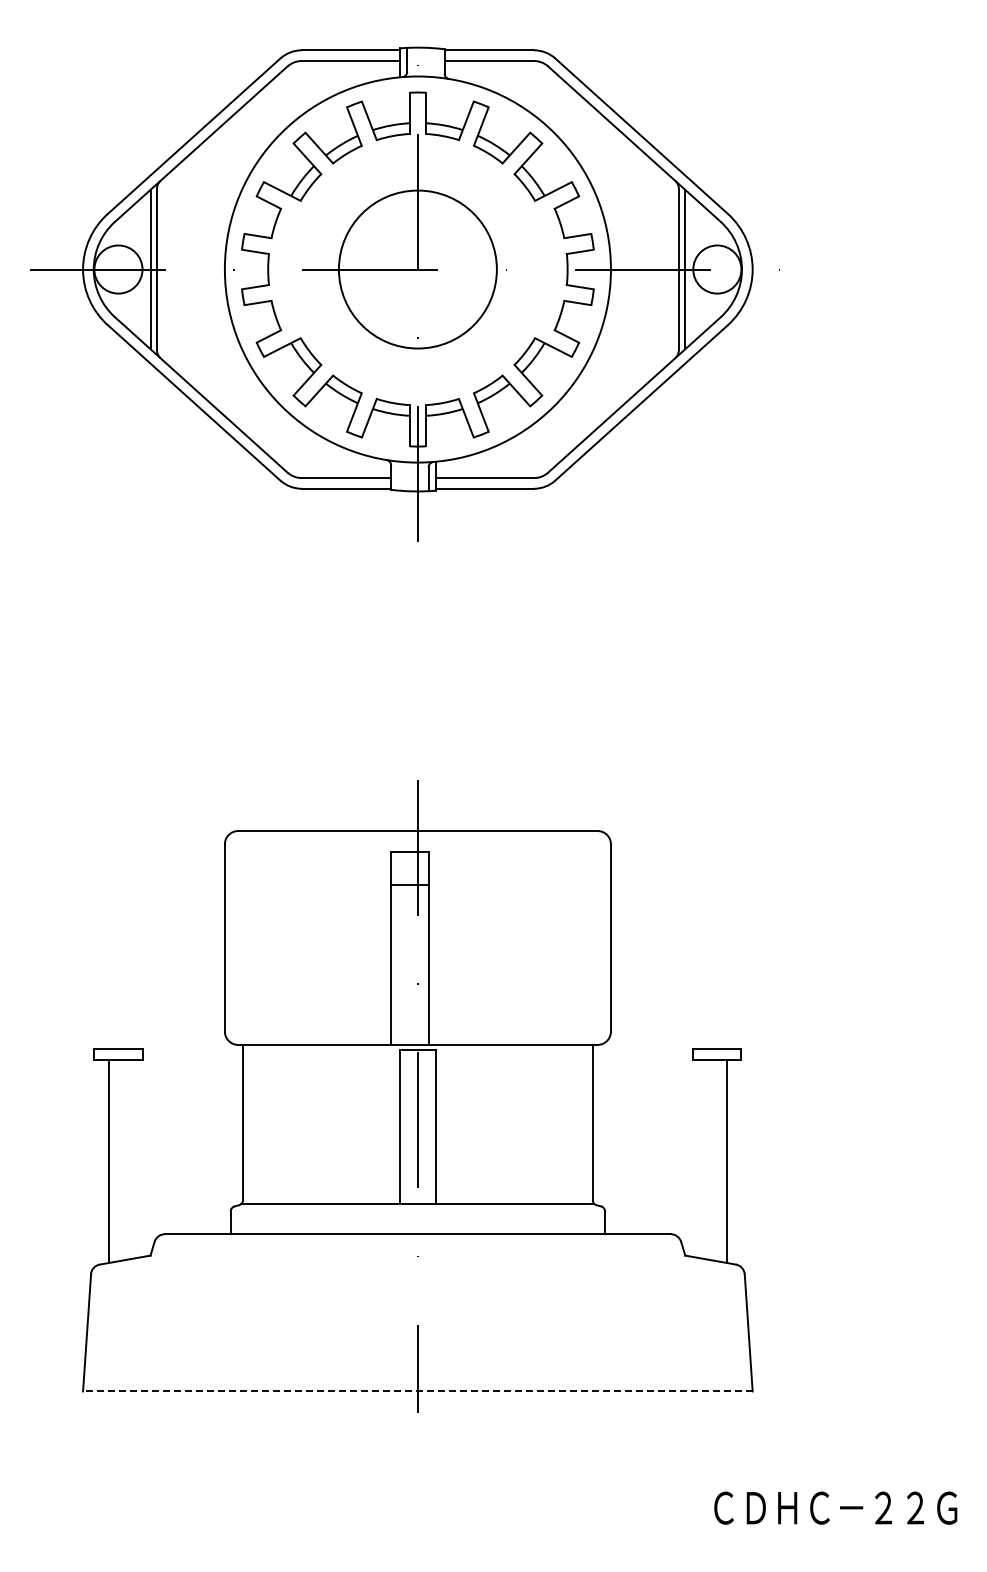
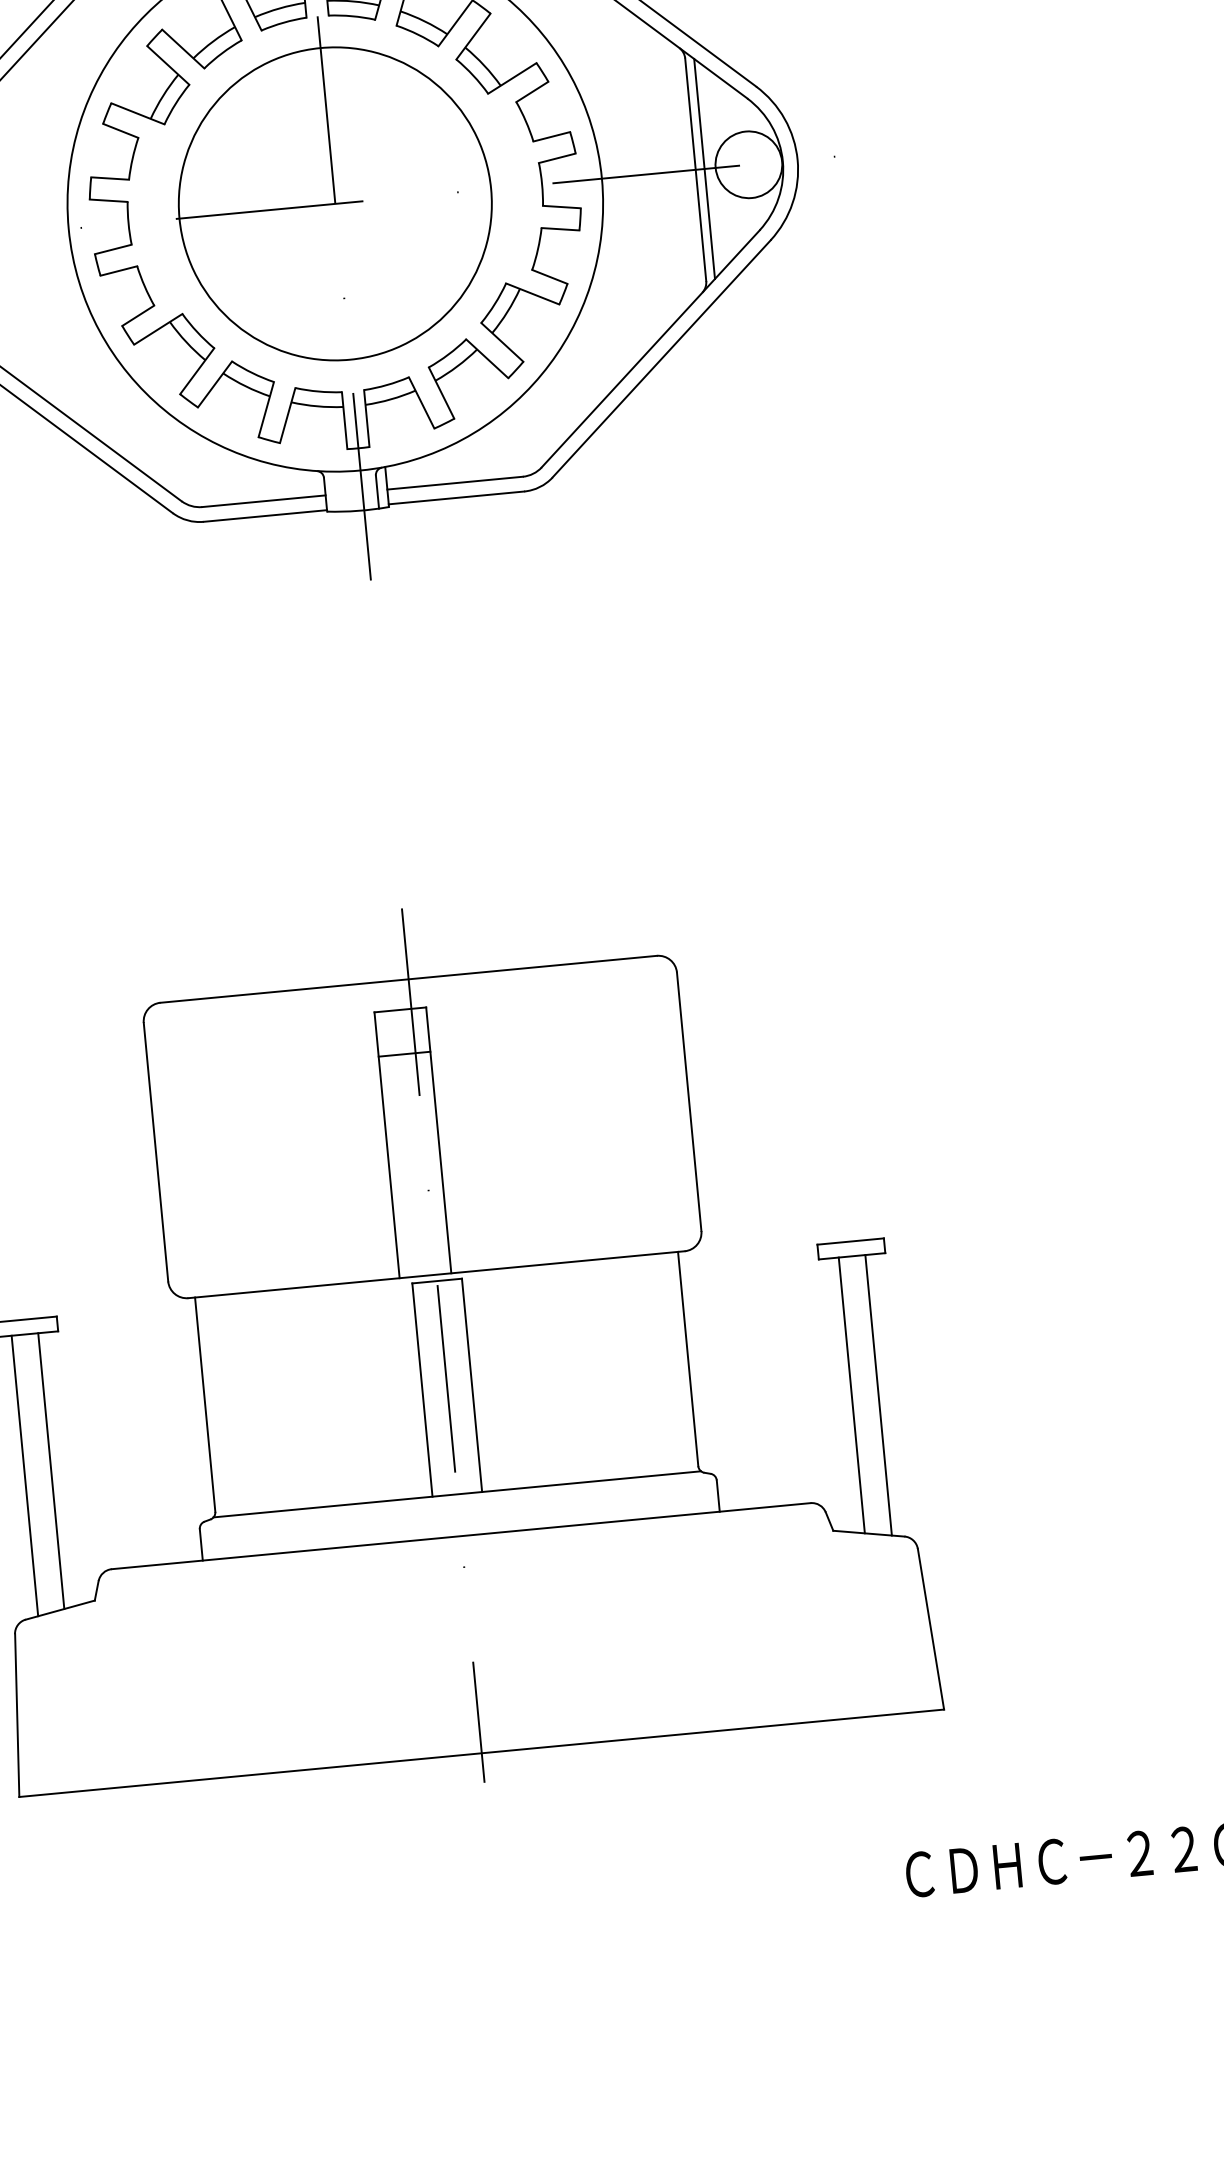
circle: (417, 269) -> (334, 203), size x1.43
line: (128, 1159) -> (51, 1470), added
line: (707, 1159) -> (851, 1395), added
line: (417, 1391) -> (481, 1753), dashed -> solid

